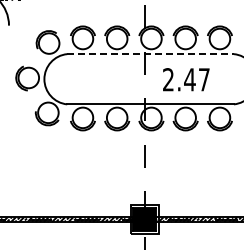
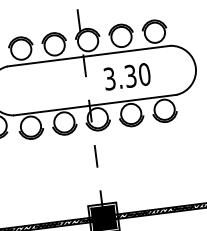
line: (151, 54) -> (90, 56), dashed -> solid
text: (186, 79) -> (127, 76), 2.47 -> 3.30

